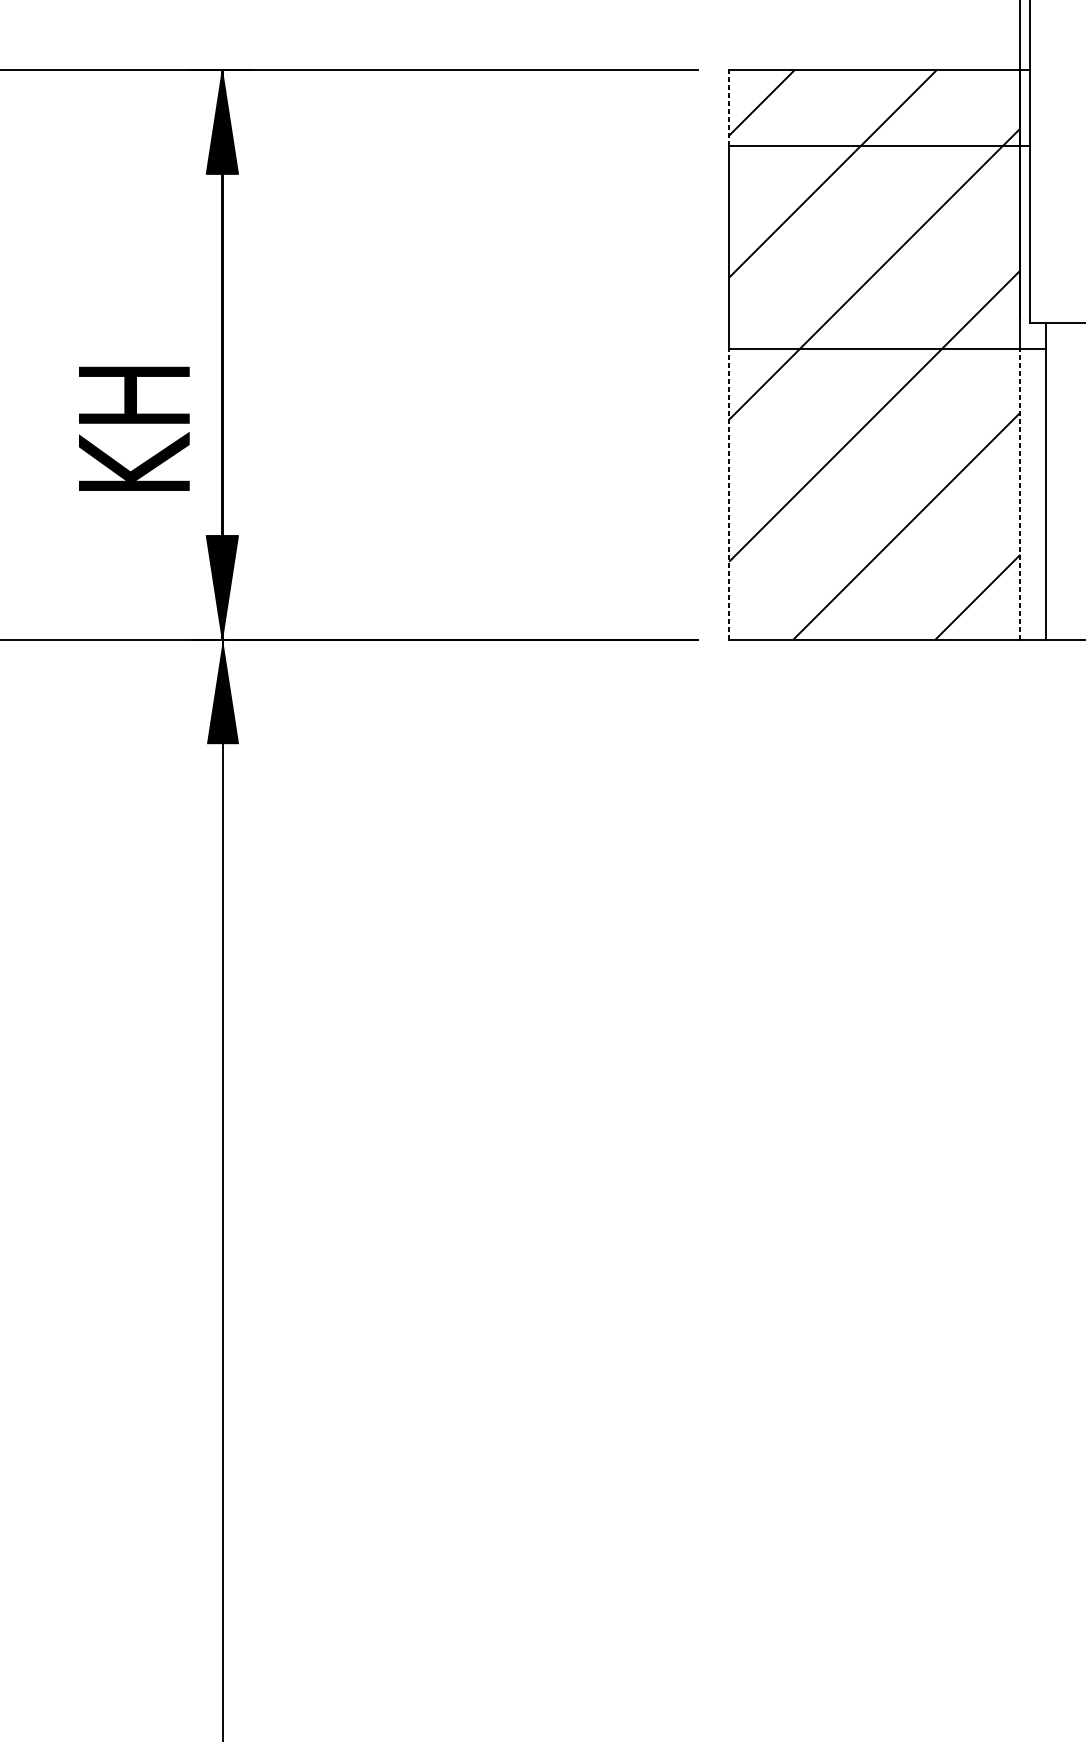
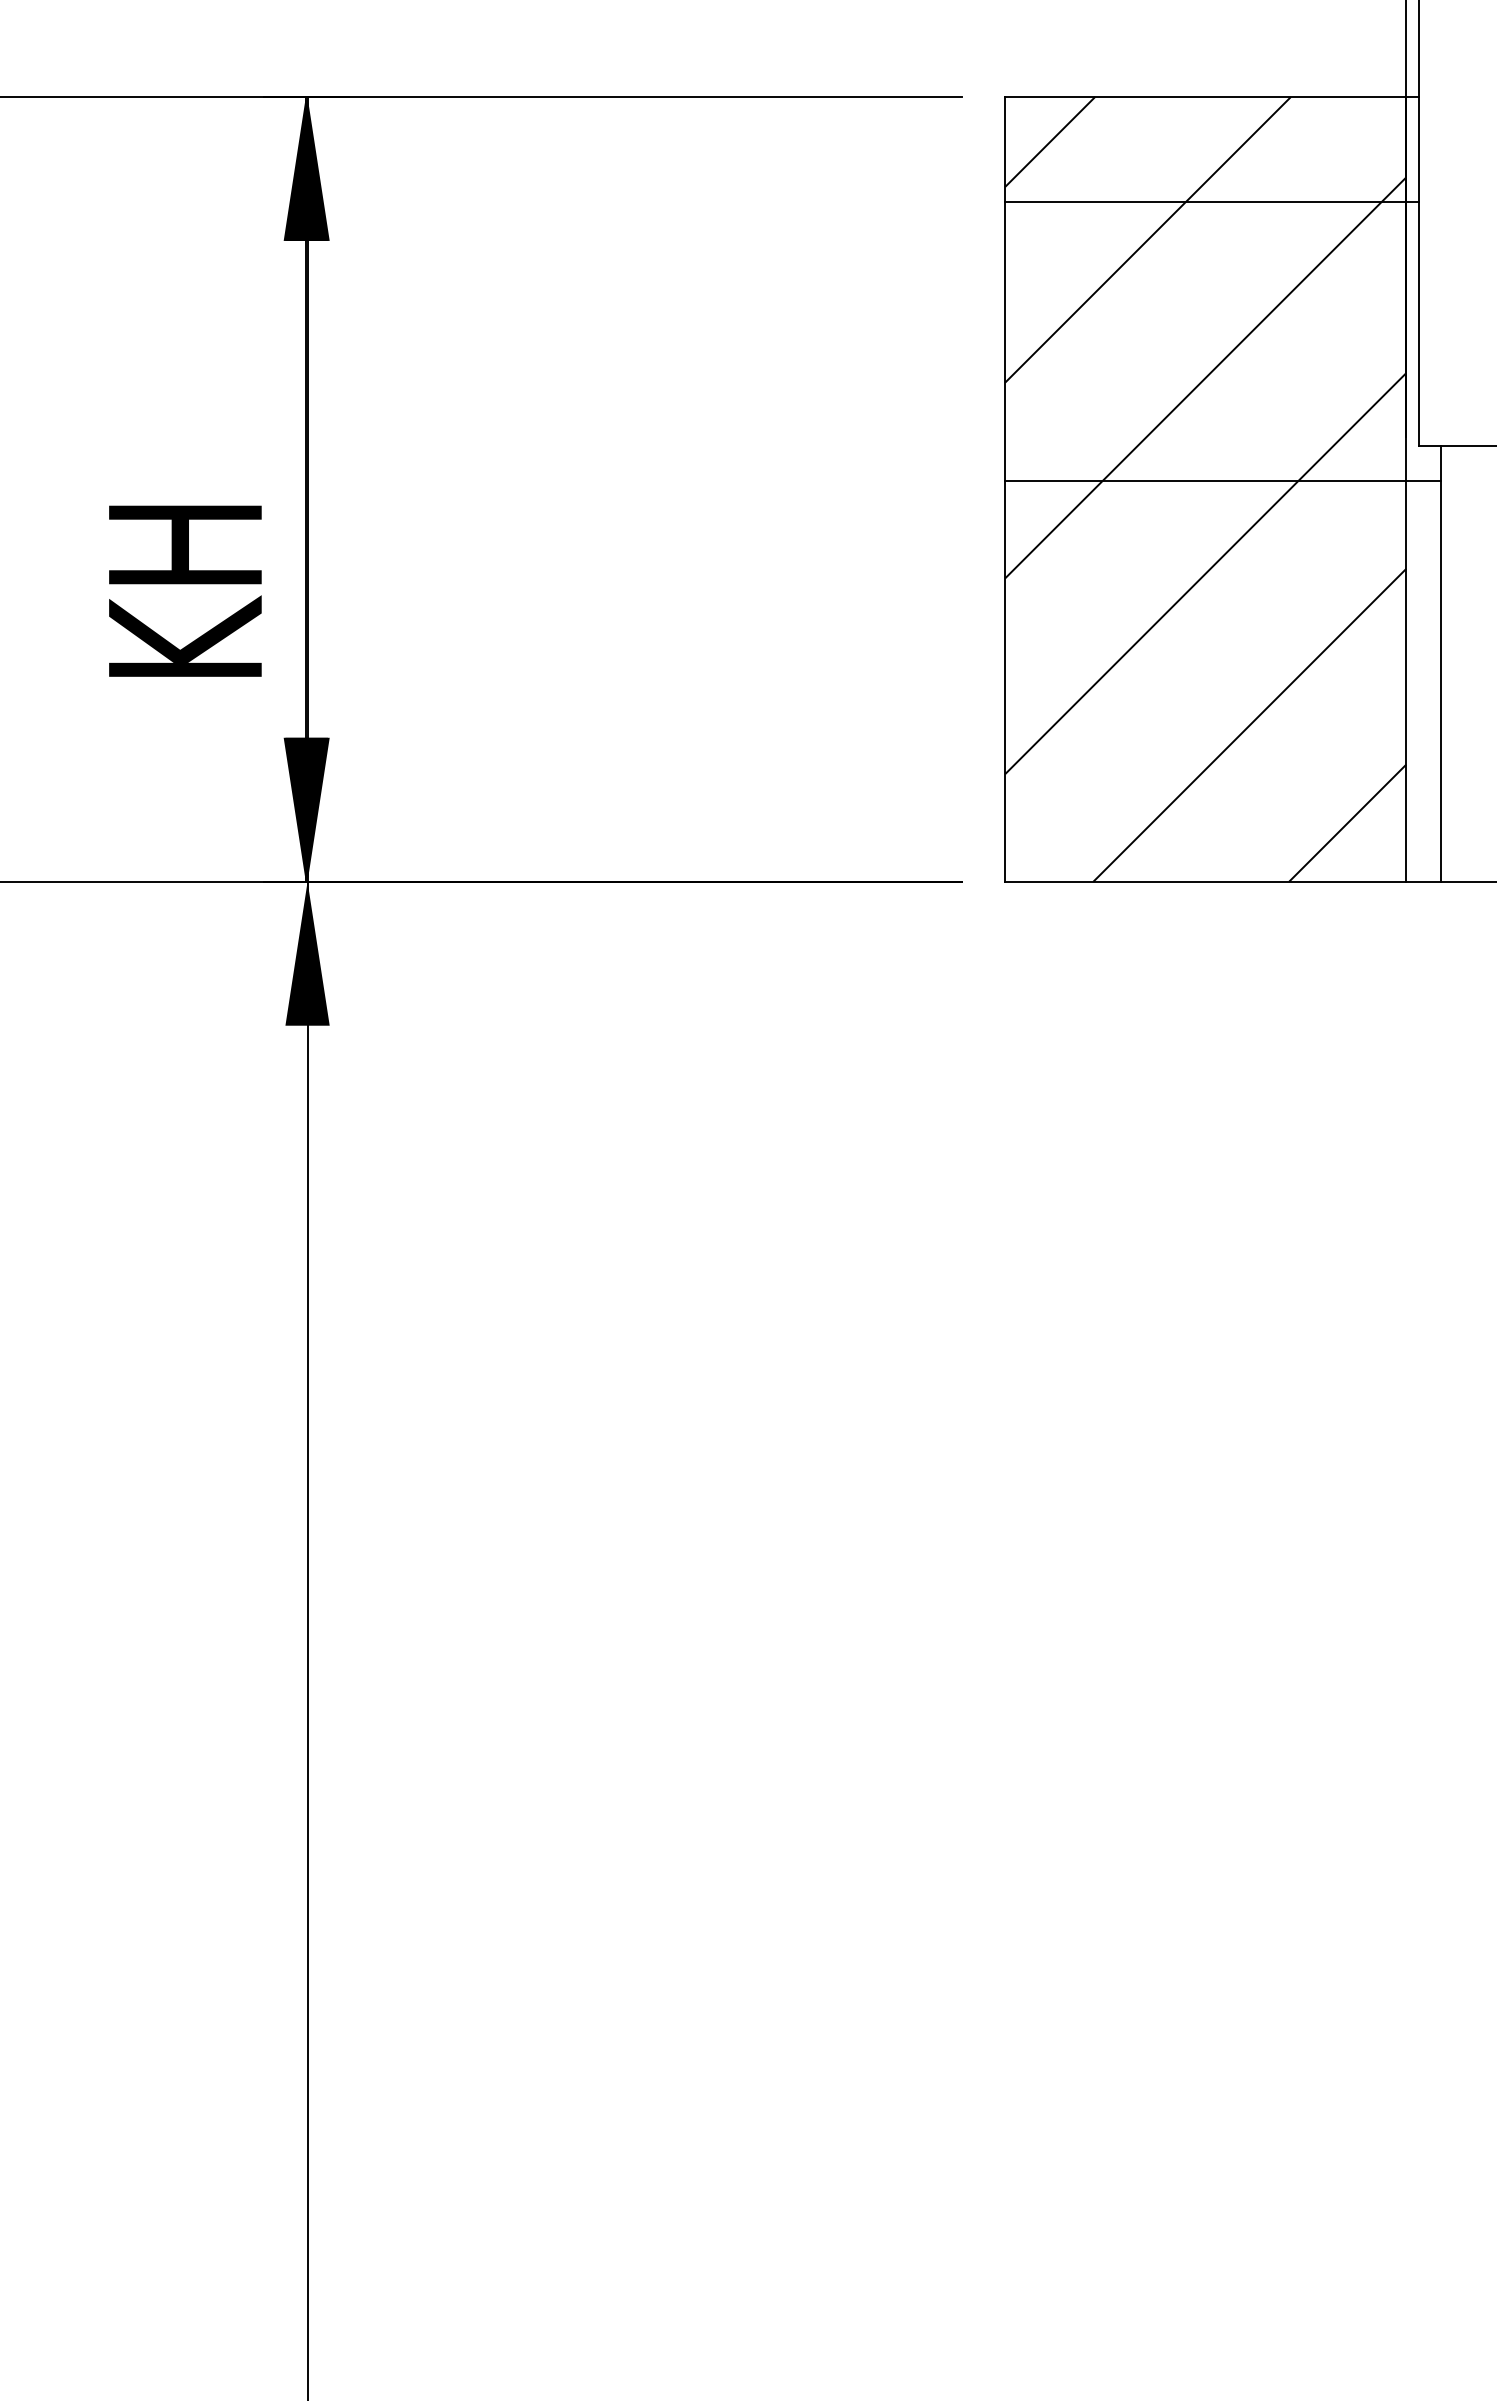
line: (729, 107) -> (1005, 148), dashed -> solid
line: (729, 494) -> (1005, 681), dashed -> solid
line: (1020, 494) -> (1406, 681), dashed -> solid

